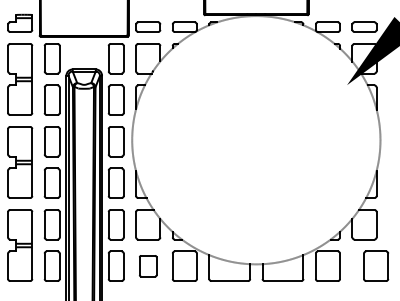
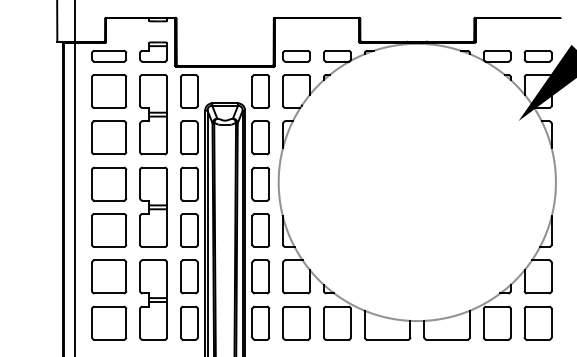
part: (148, 265) -> (296, 322), size x1.43
part: (375, 265) -> (537, 322), moved

